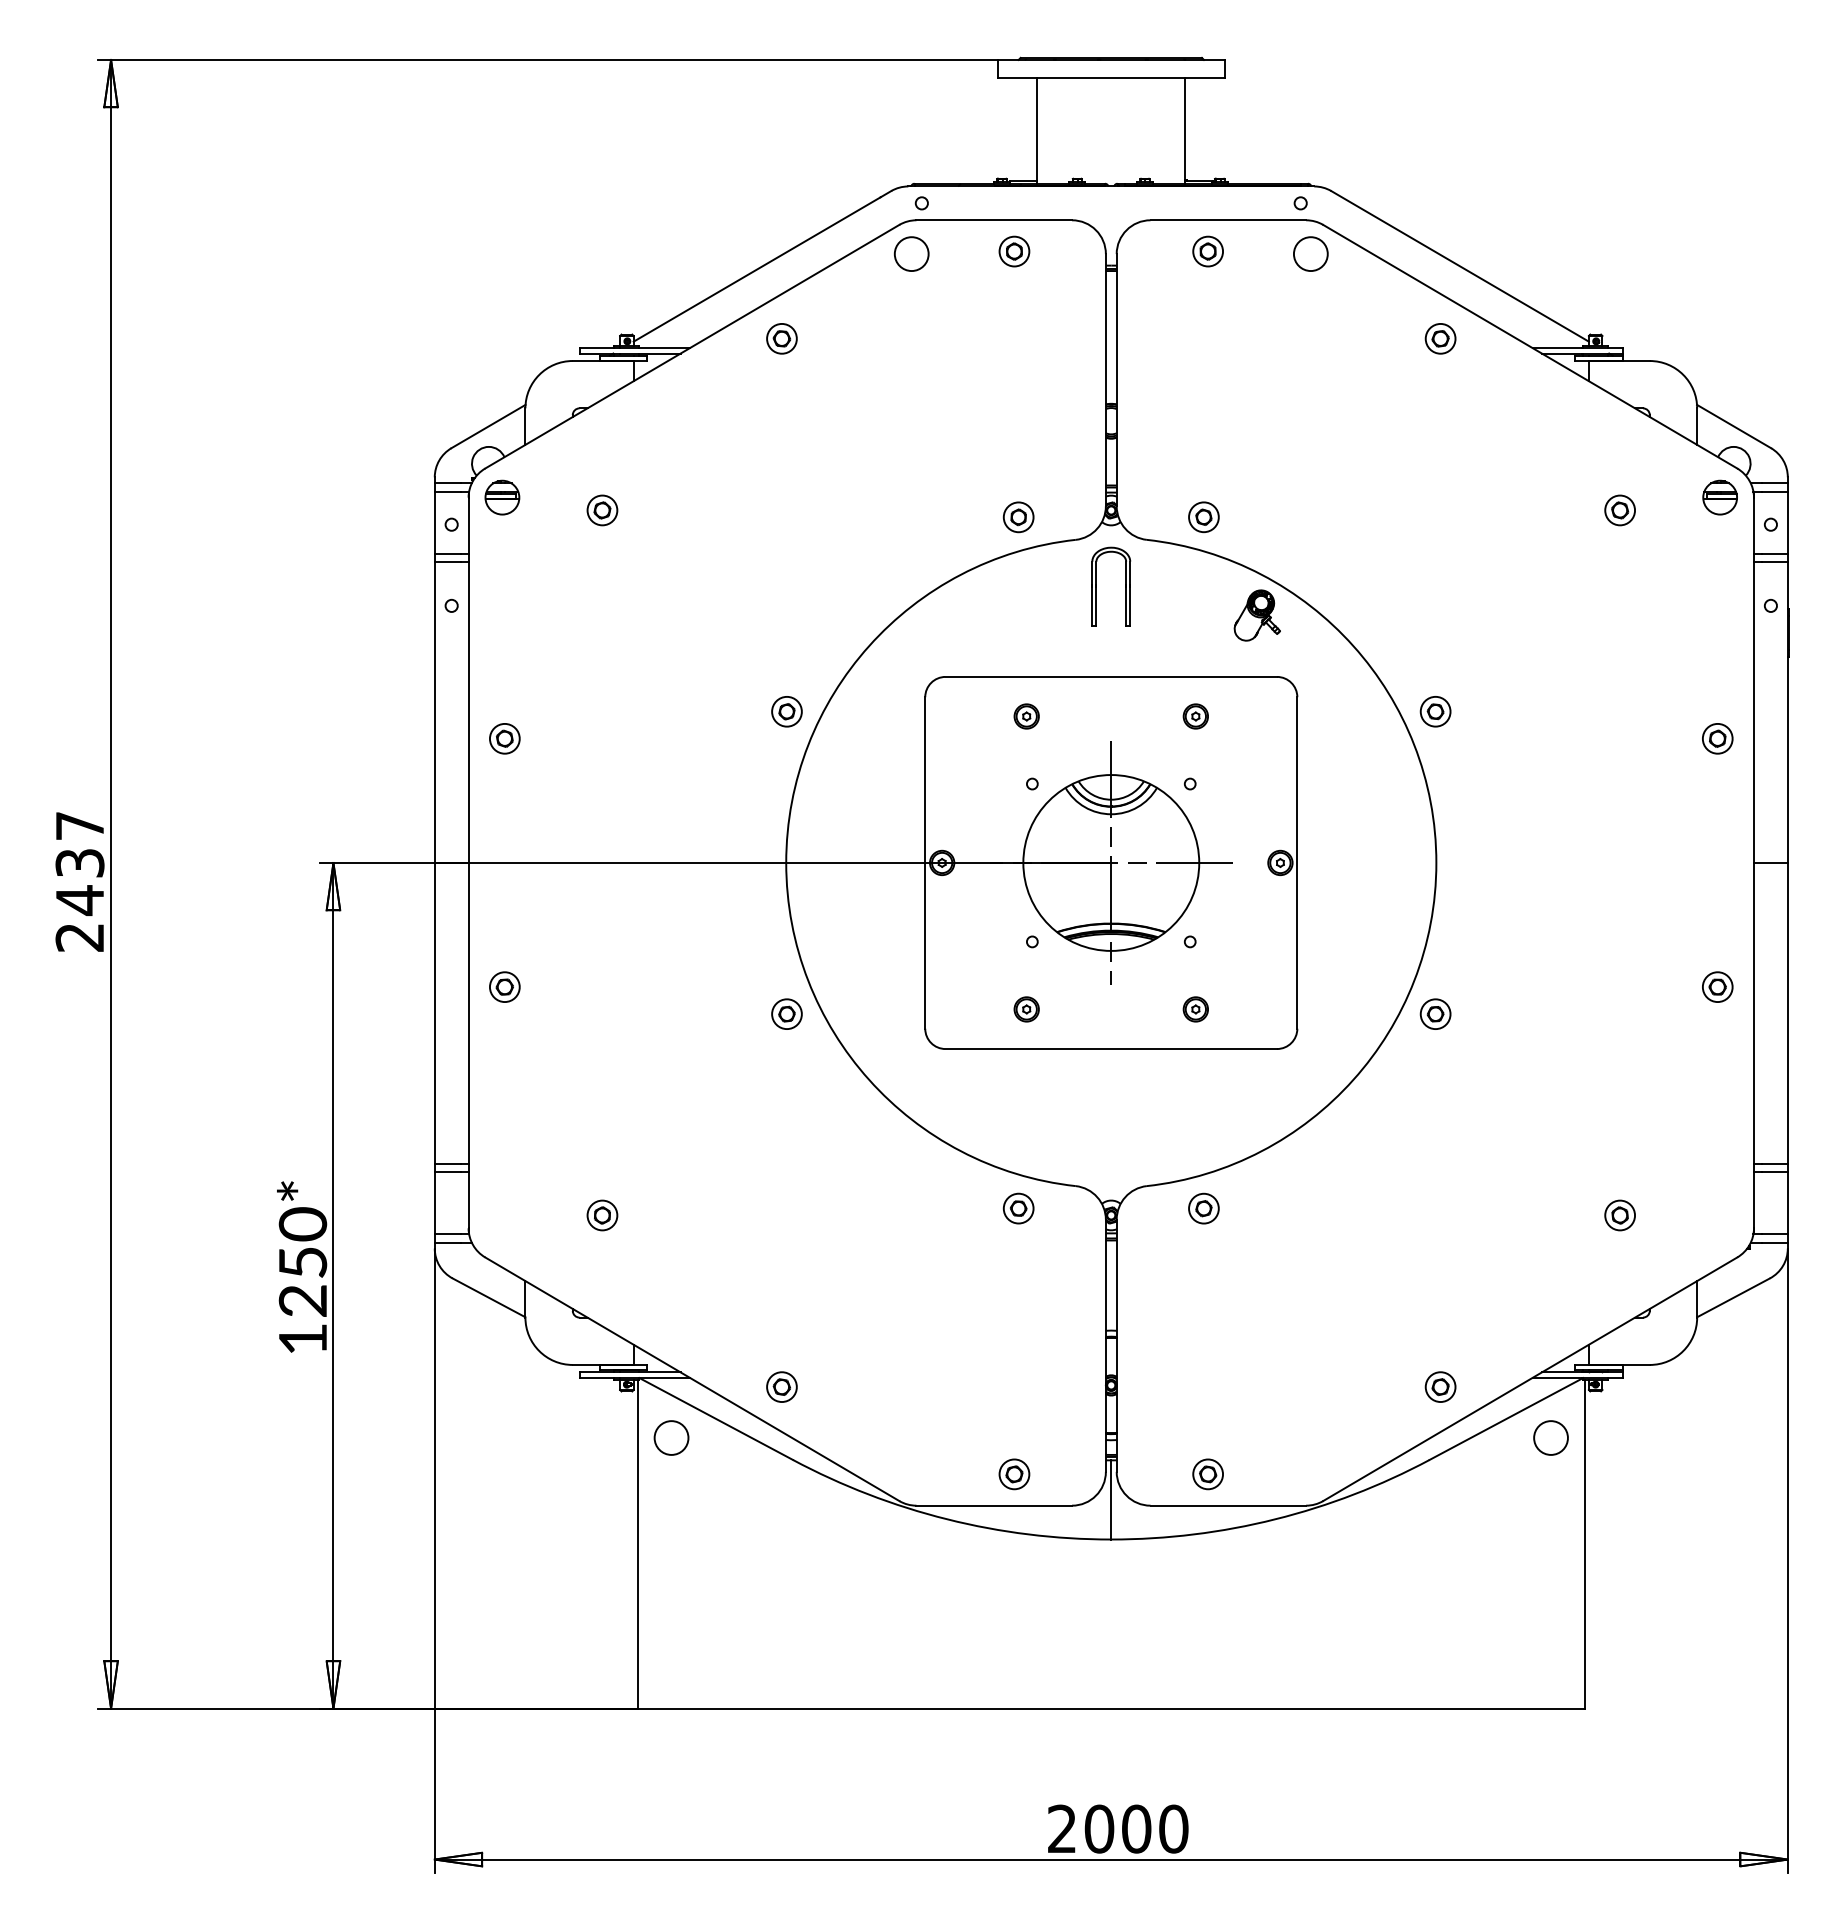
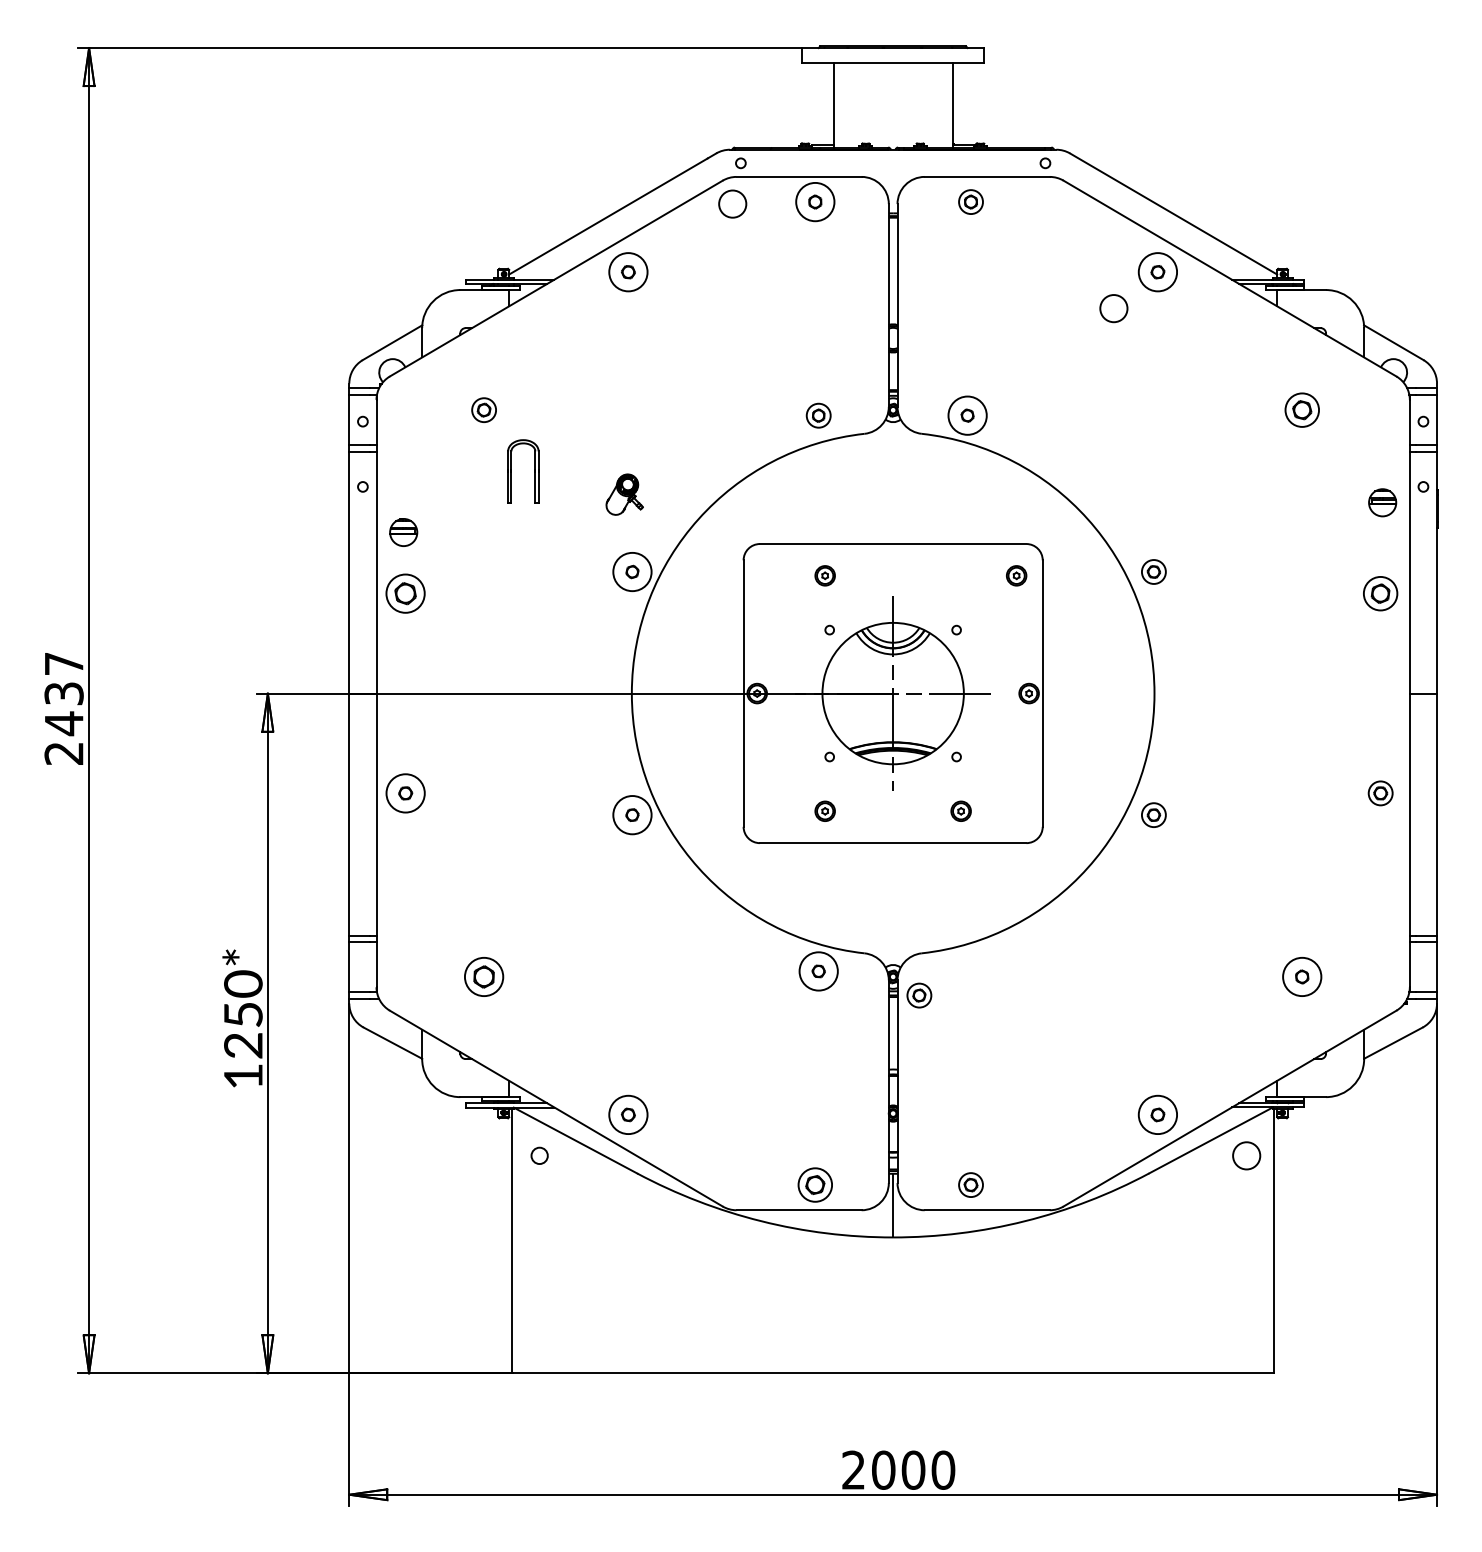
circle: (1014, 251) -> (815, 202), size x1.6
circle: (1310, 253) -> (1113, 308), moved
circle: (781, 338) -> (628, 271), size x1.6
circle: (1440, 338) -> (1157, 271), size x1.6
part: (502, 497) -> (403, 532), moved
part: (1719, 497) -> (1382, 502), moved
part: (1619, 510) -> (1301, 410), size x1.4
circle: (1203, 517) -> (967, 415), size x1.6
part: (1125, 586) -> (534, 471), moved
part: (1256, 615) -> (624, 494), moved
circle: (786, 711) -> (632, 571), size x1.6
part: (1195, 716) -> (1016, 575), moved
part: (504, 738) -> (405, 593), size x1.6
part: (1717, 738) -> (1380, 593), size x1.4
circle: (504, 987) -> (405, 793), size x1.6
circle: (786, 1014) -> (632, 815), size x1.6
circle: (1018, 1208) -> (818, 971), size x1.6
part: (1203, 1208) -> (919, 995), moved
part: (602, 1215) -> (484, 976), size x1.6
circle: (1620, 1215) -> (1302, 976), size x1.6
circle: (781, 1387) -> (628, 1115), size x1.6
circle: (1440, 1387) -> (1157, 1115), size x1.6
circle: (671, 1437) -> (539, 1155), size x0.6
part: (1014, 1474) -> (815, 1185), size x1.4

